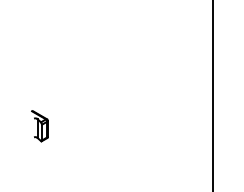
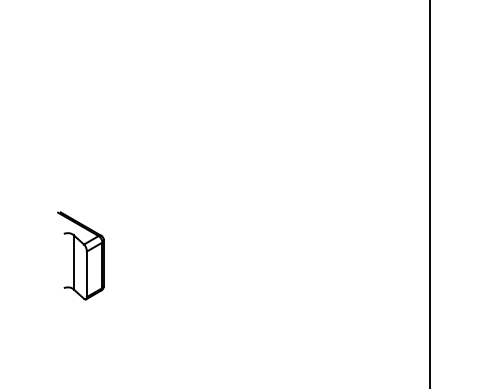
part: (39, 125) -> (80, 254), size x1.43

